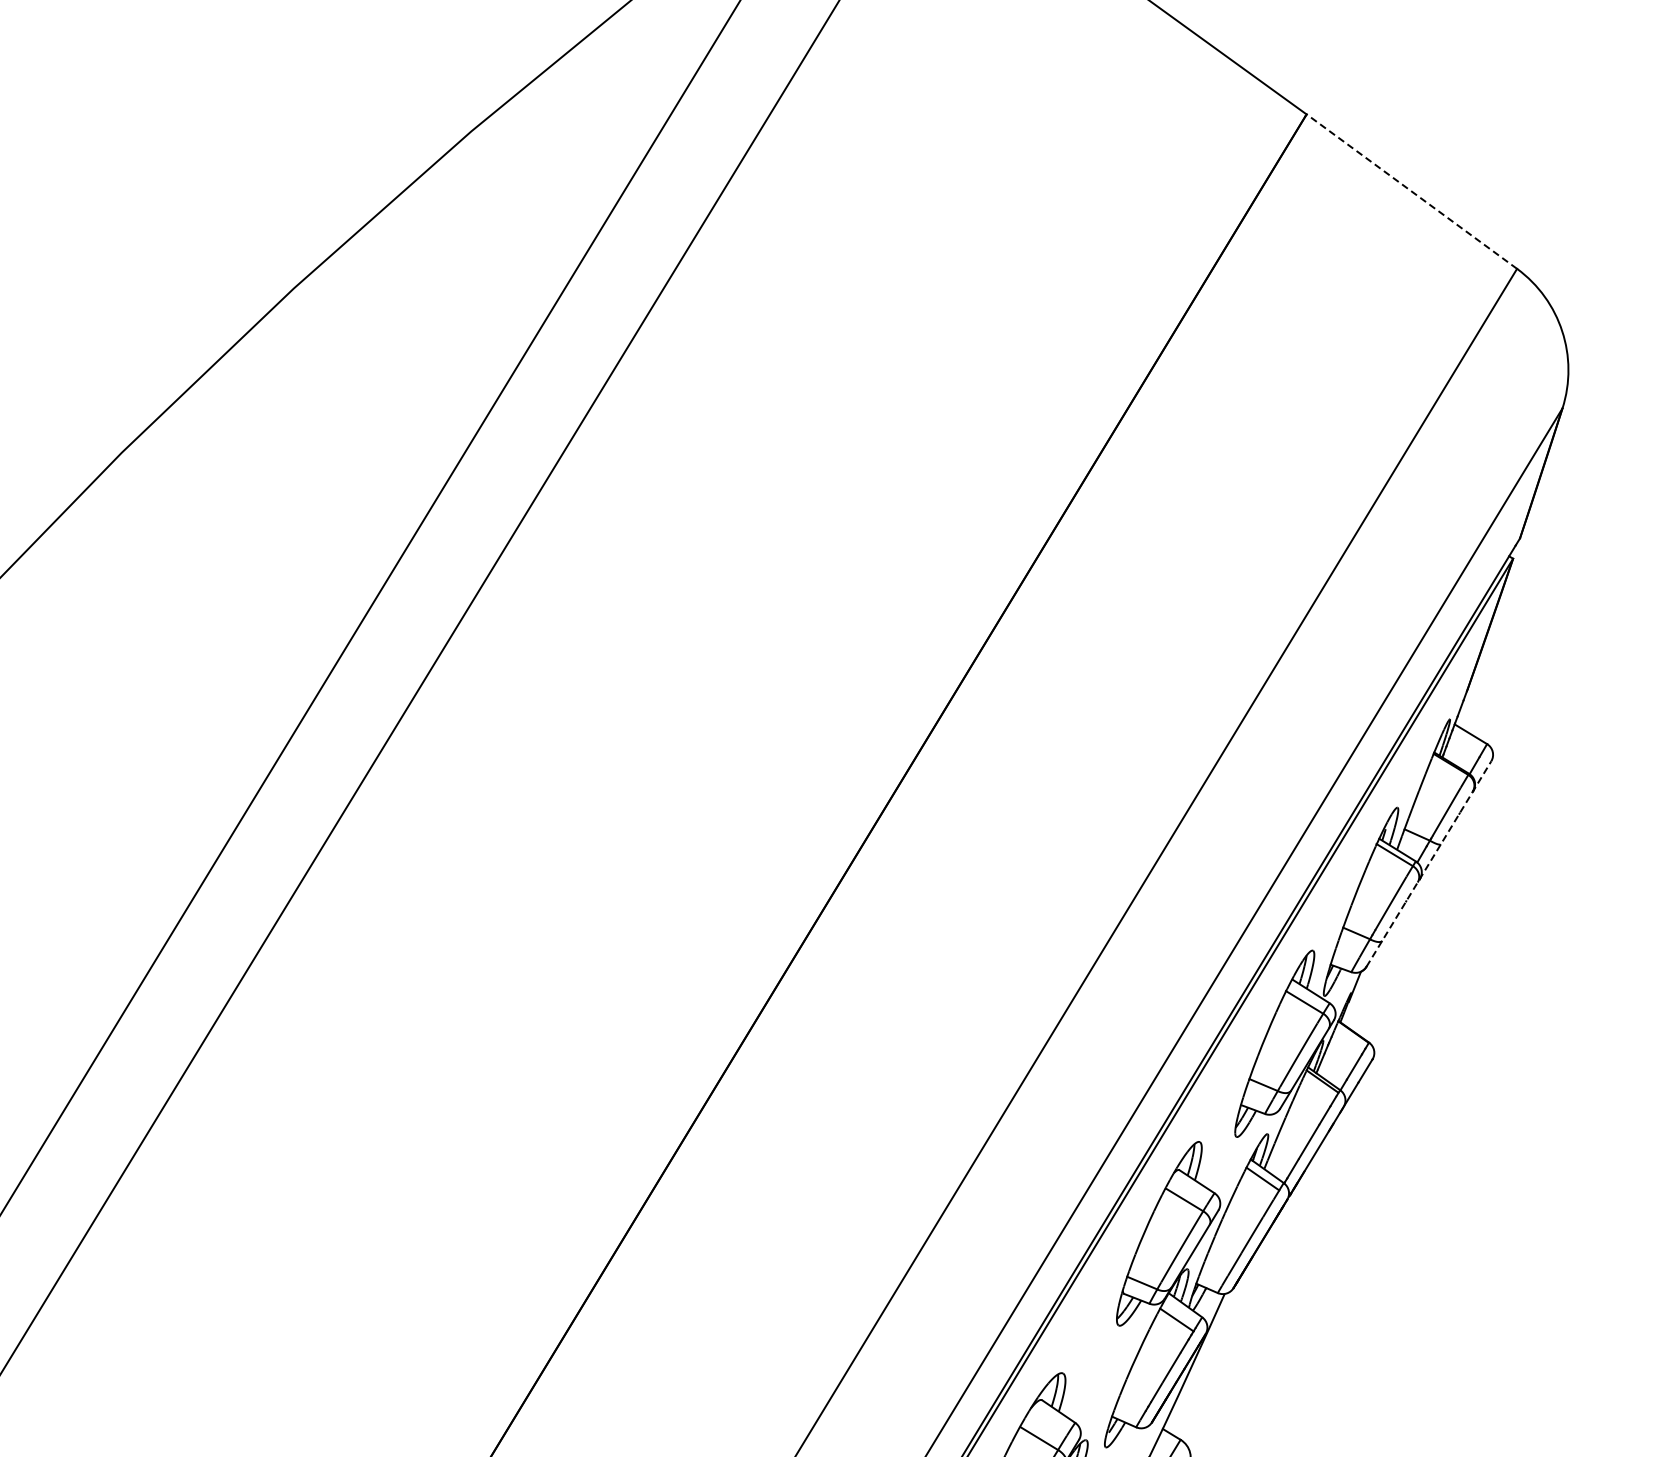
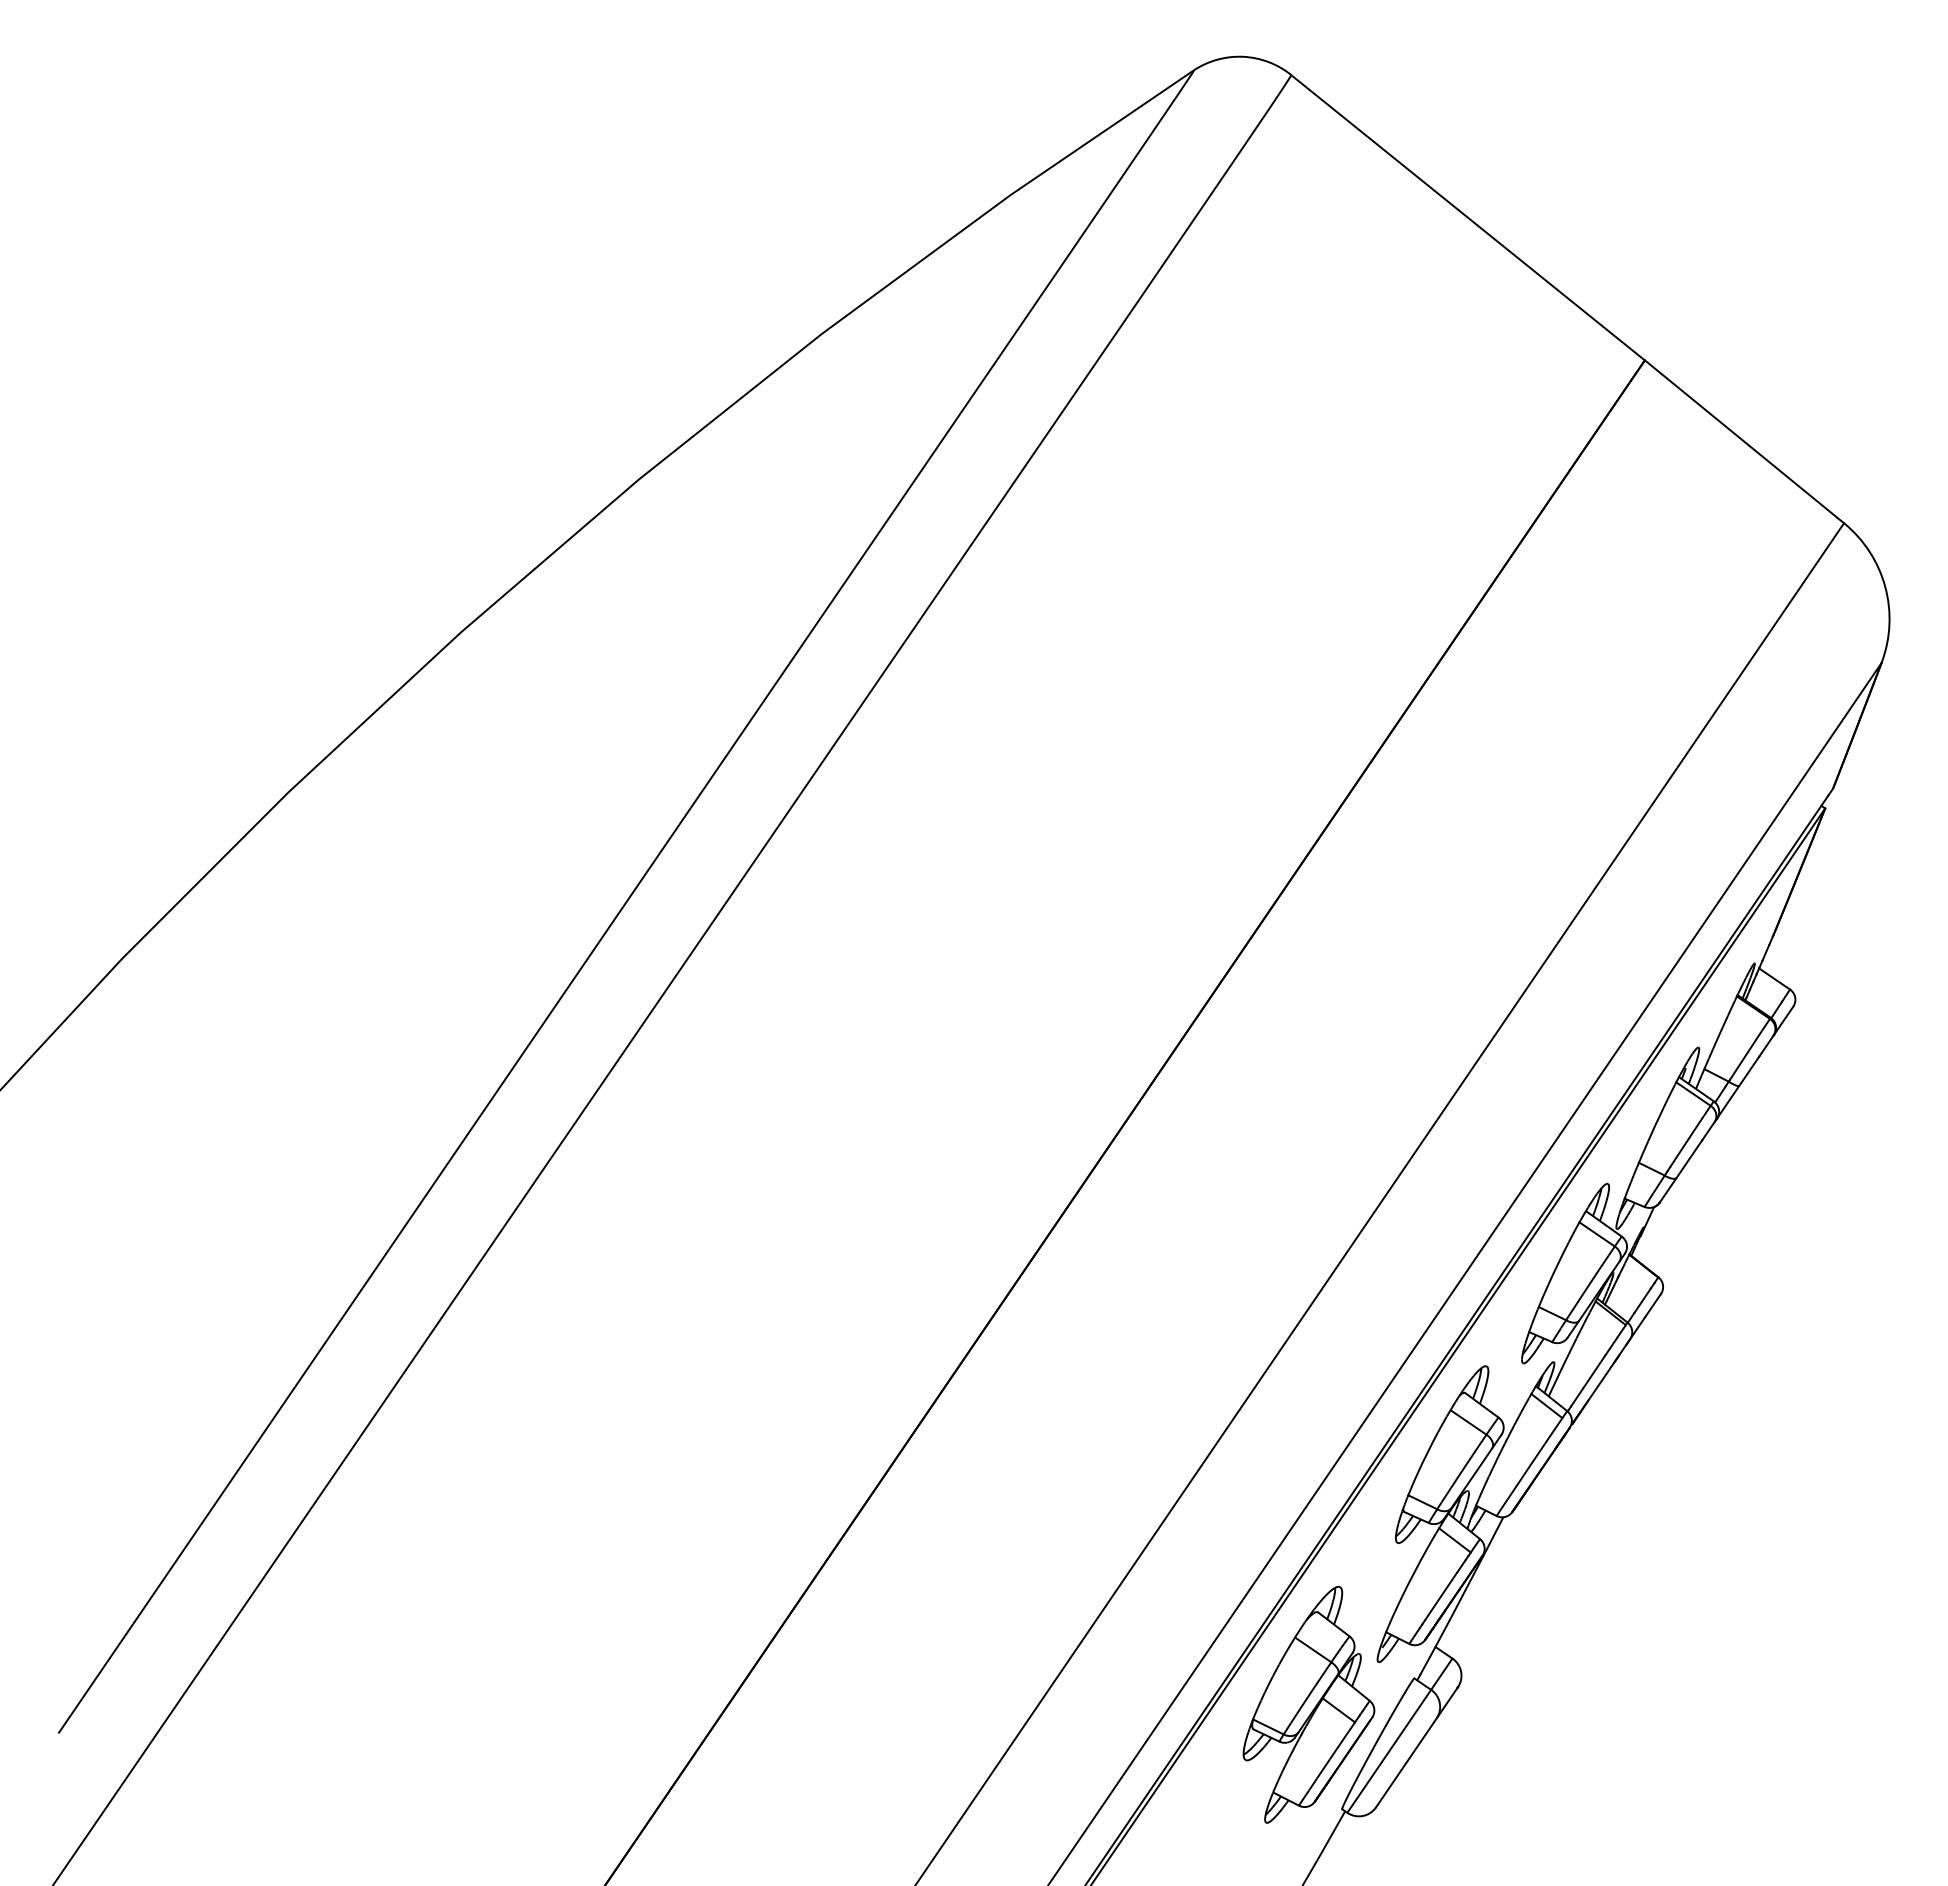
line: (1411, 191) -> (1744, 441), dashed -> solid
line: (1428, 863) -> (1726, 1104), dashed -> solid

